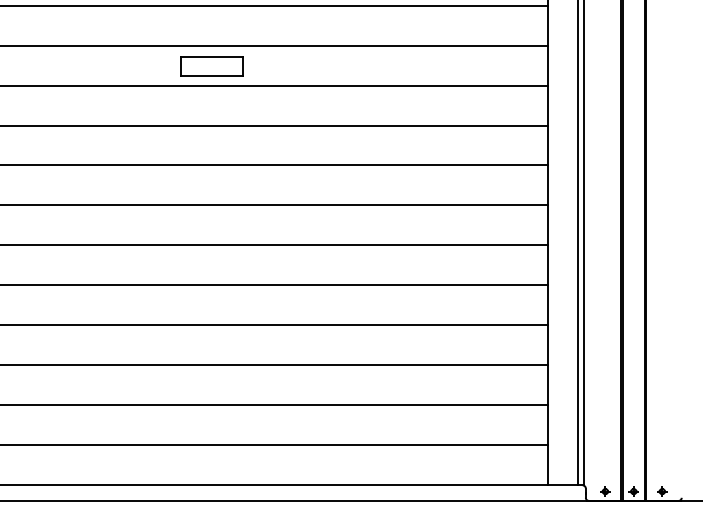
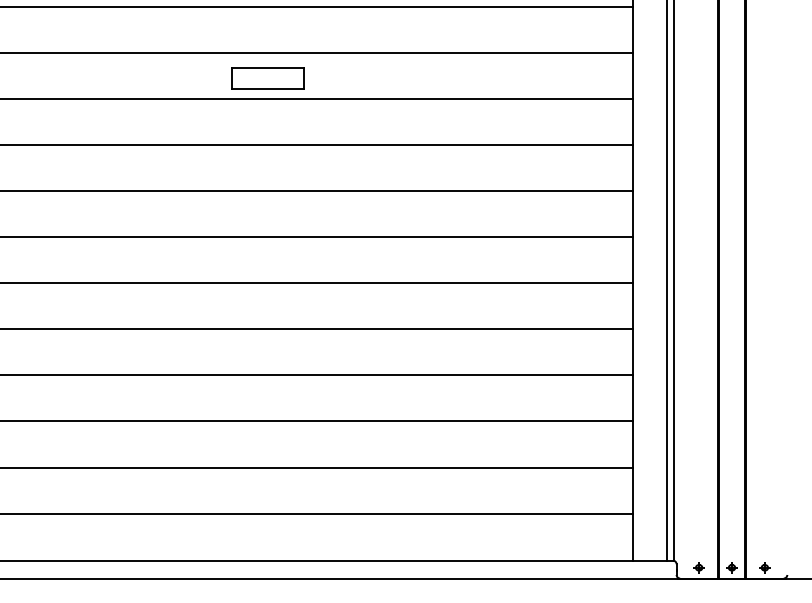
part: (211, 66) -> (267, 78), moved

